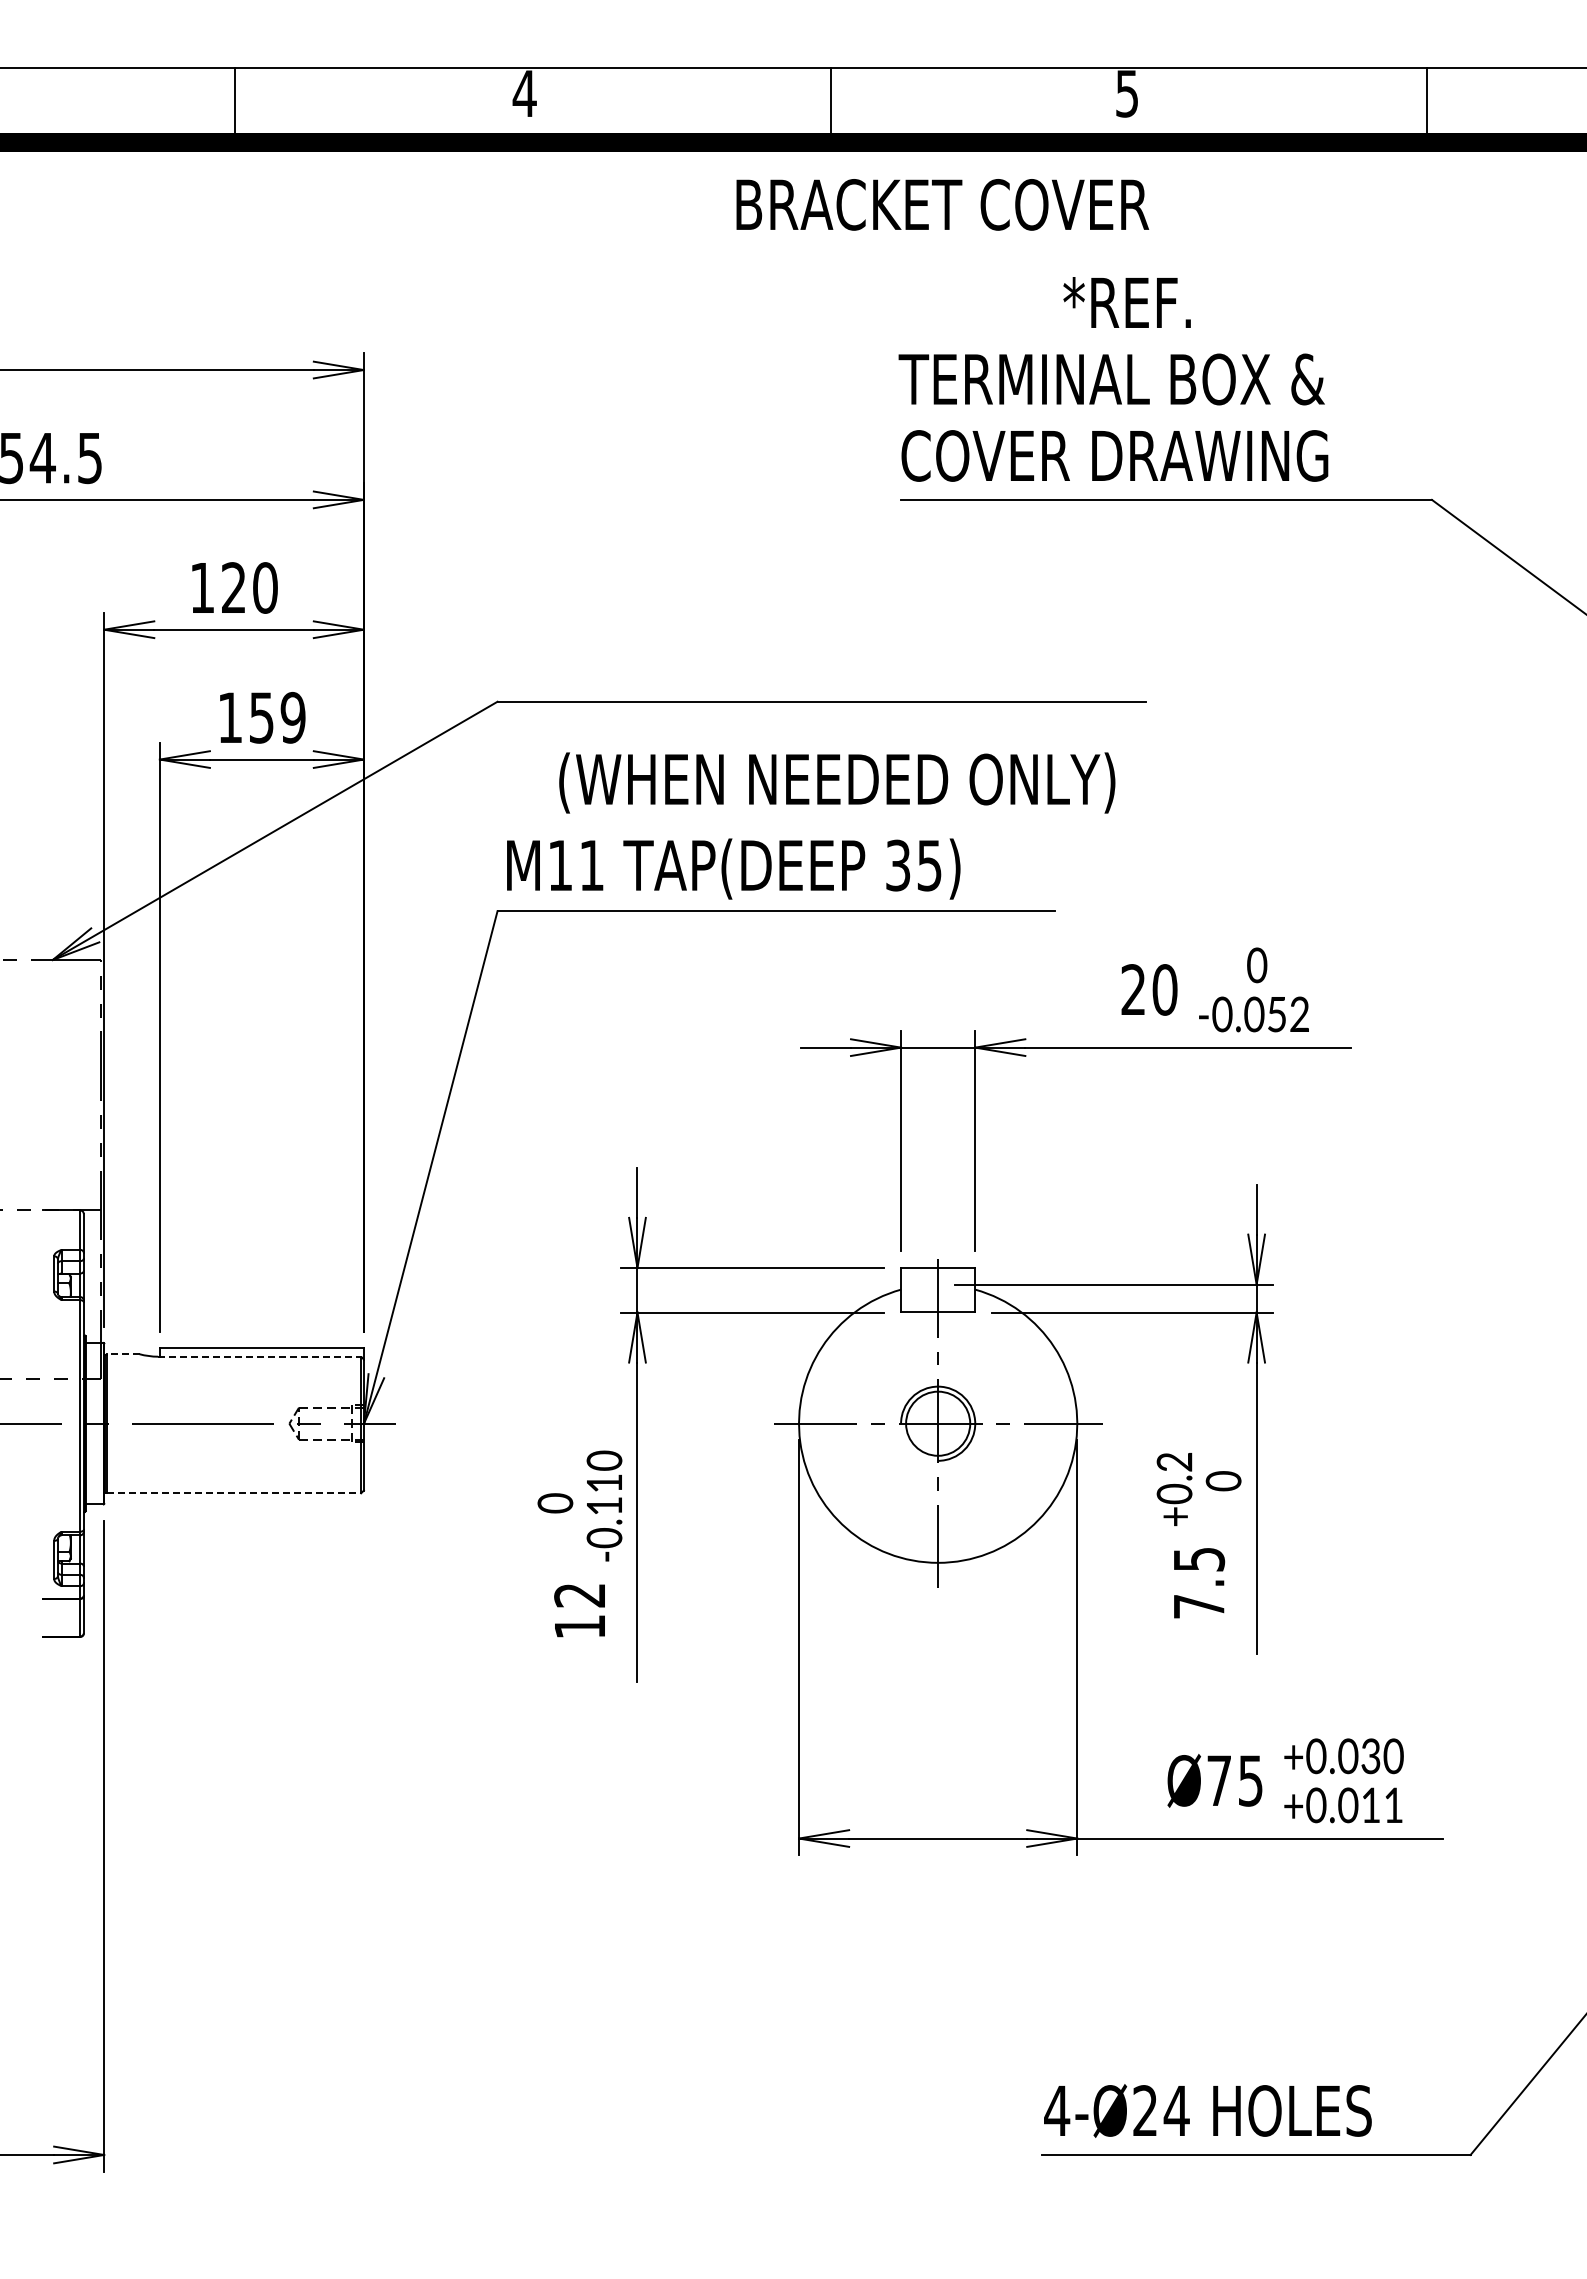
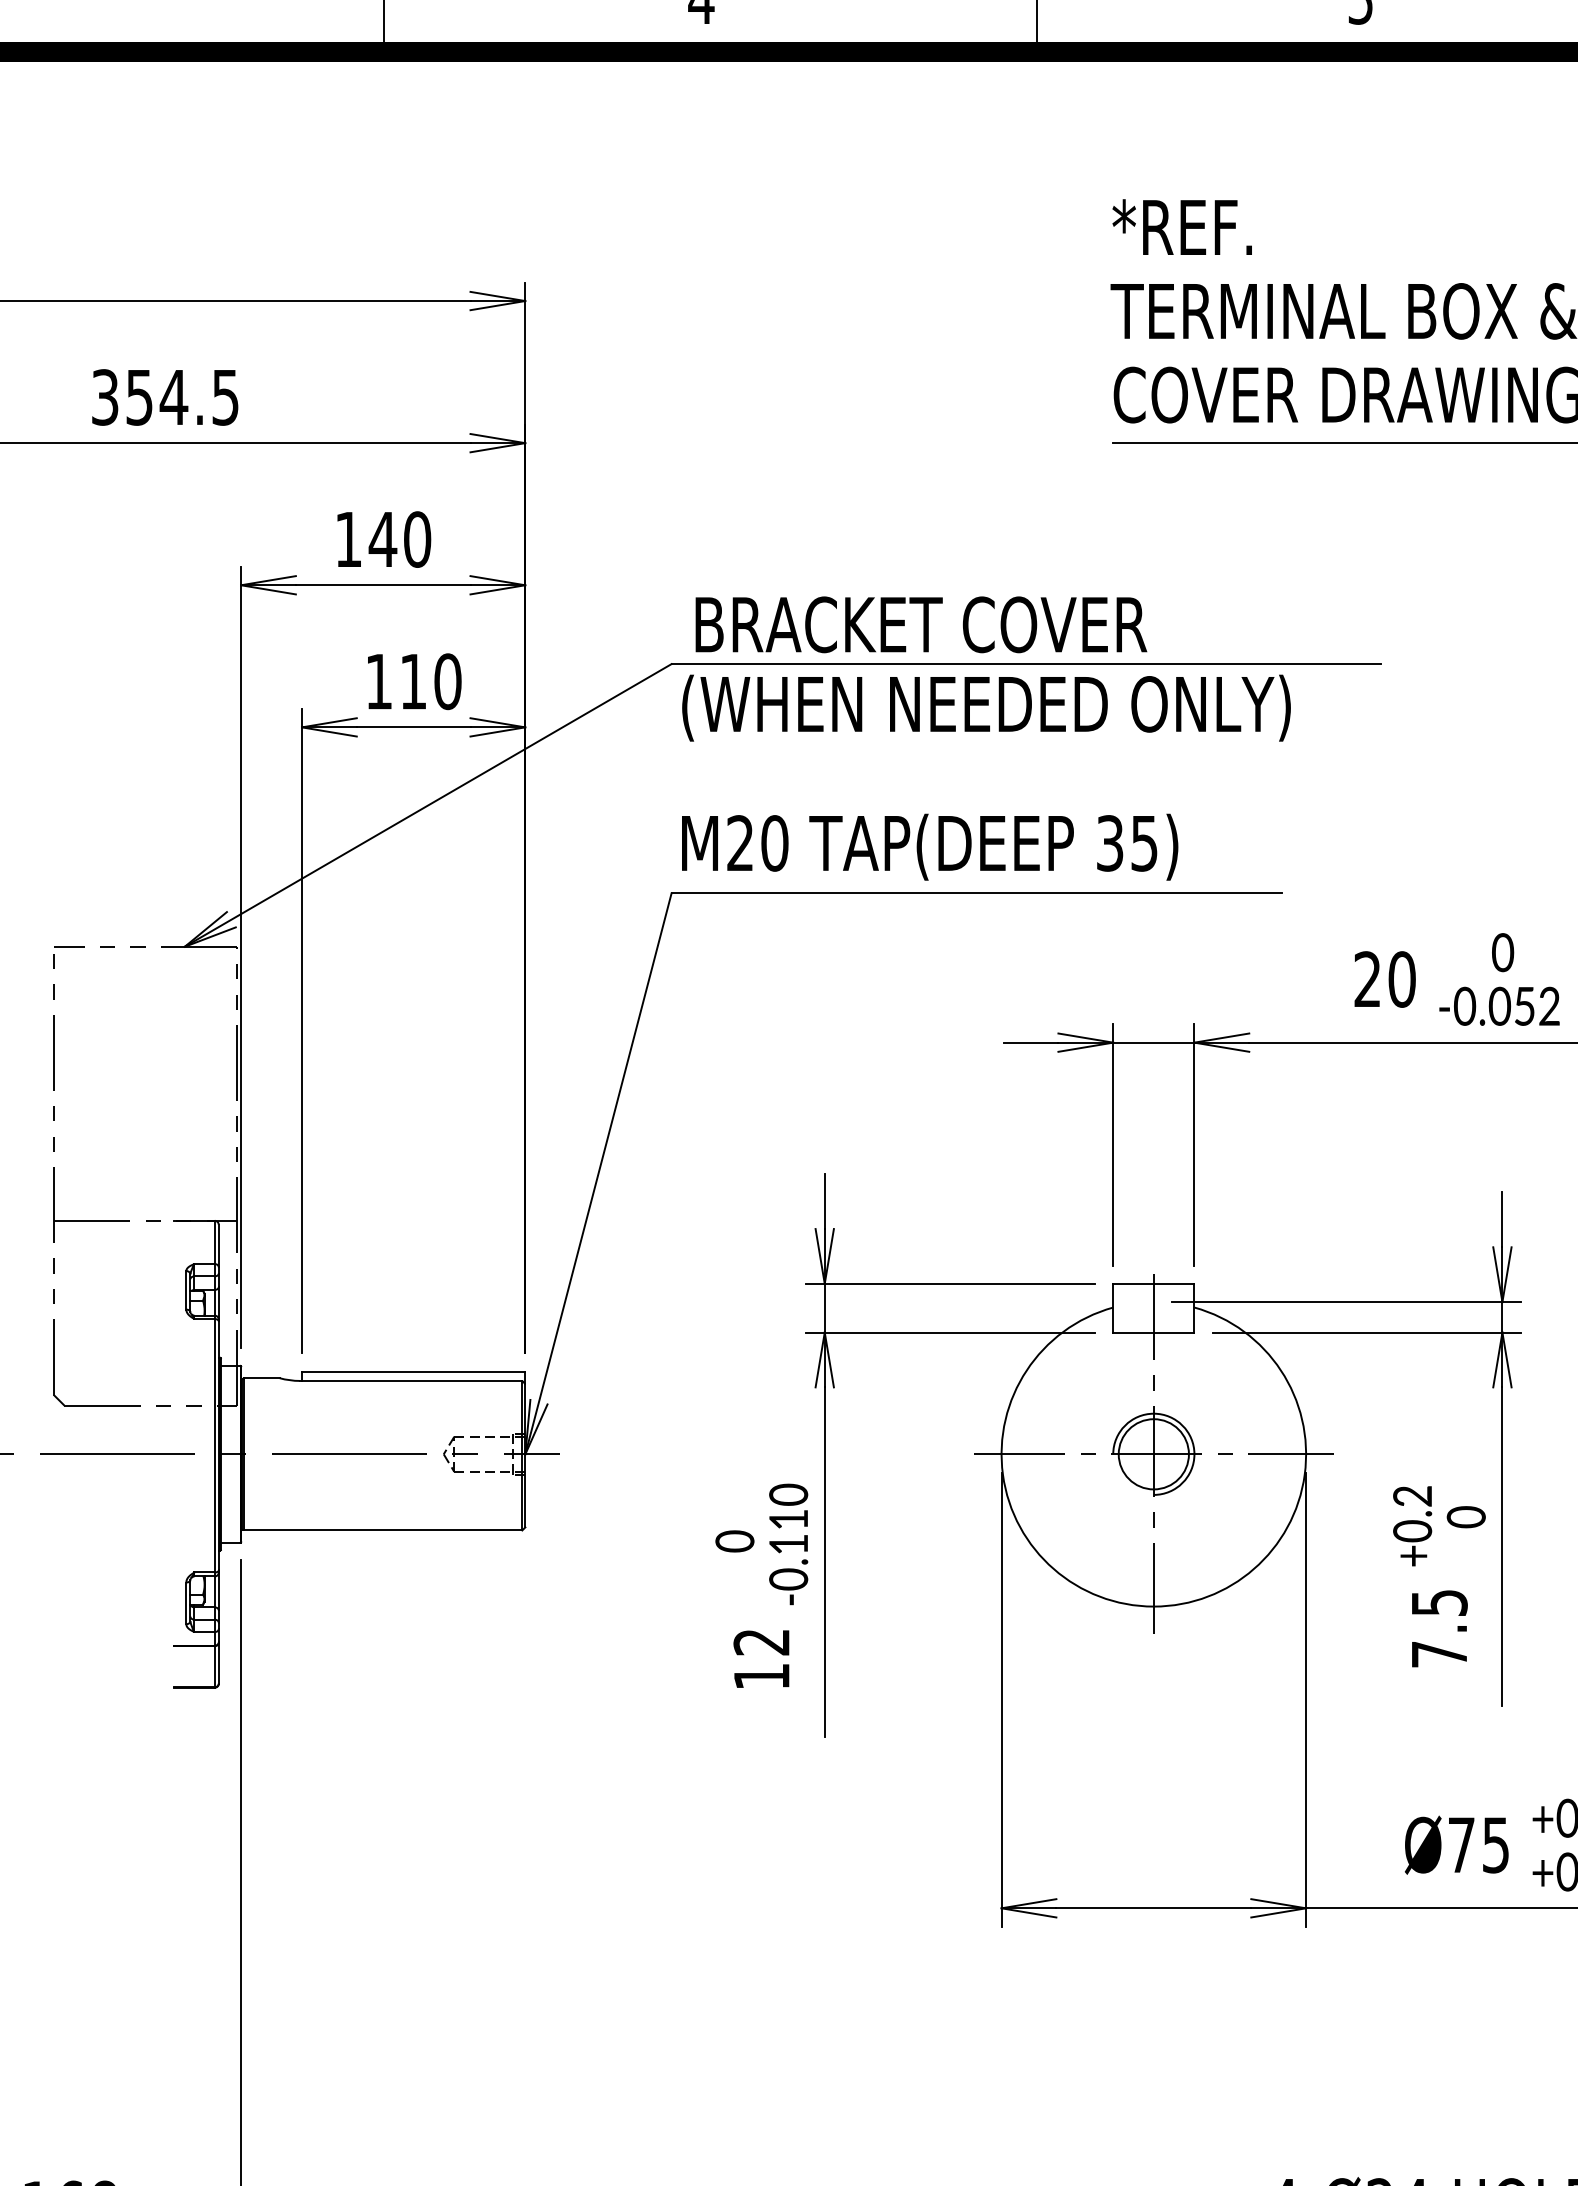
text: (942, 204) -> (921, 624), moved
text: (1126, 302) -> (1181, 227), moved
text: (233, 587) -> (382, 539), 120 -> 140
text: (277, 717) -> (430, 681), 159 -> 110
text: (837, 782) -> (986, 707), moved
text: (576, 865) -> (758, 843), M11 -> M20
line: (122, 1354) -> (261, 1378), dashed -> solid
line: (259, 1356) -> (411, 1380), dashed -> solid
line: (234, 1493) -> (383, 1530), dashed -> solid

